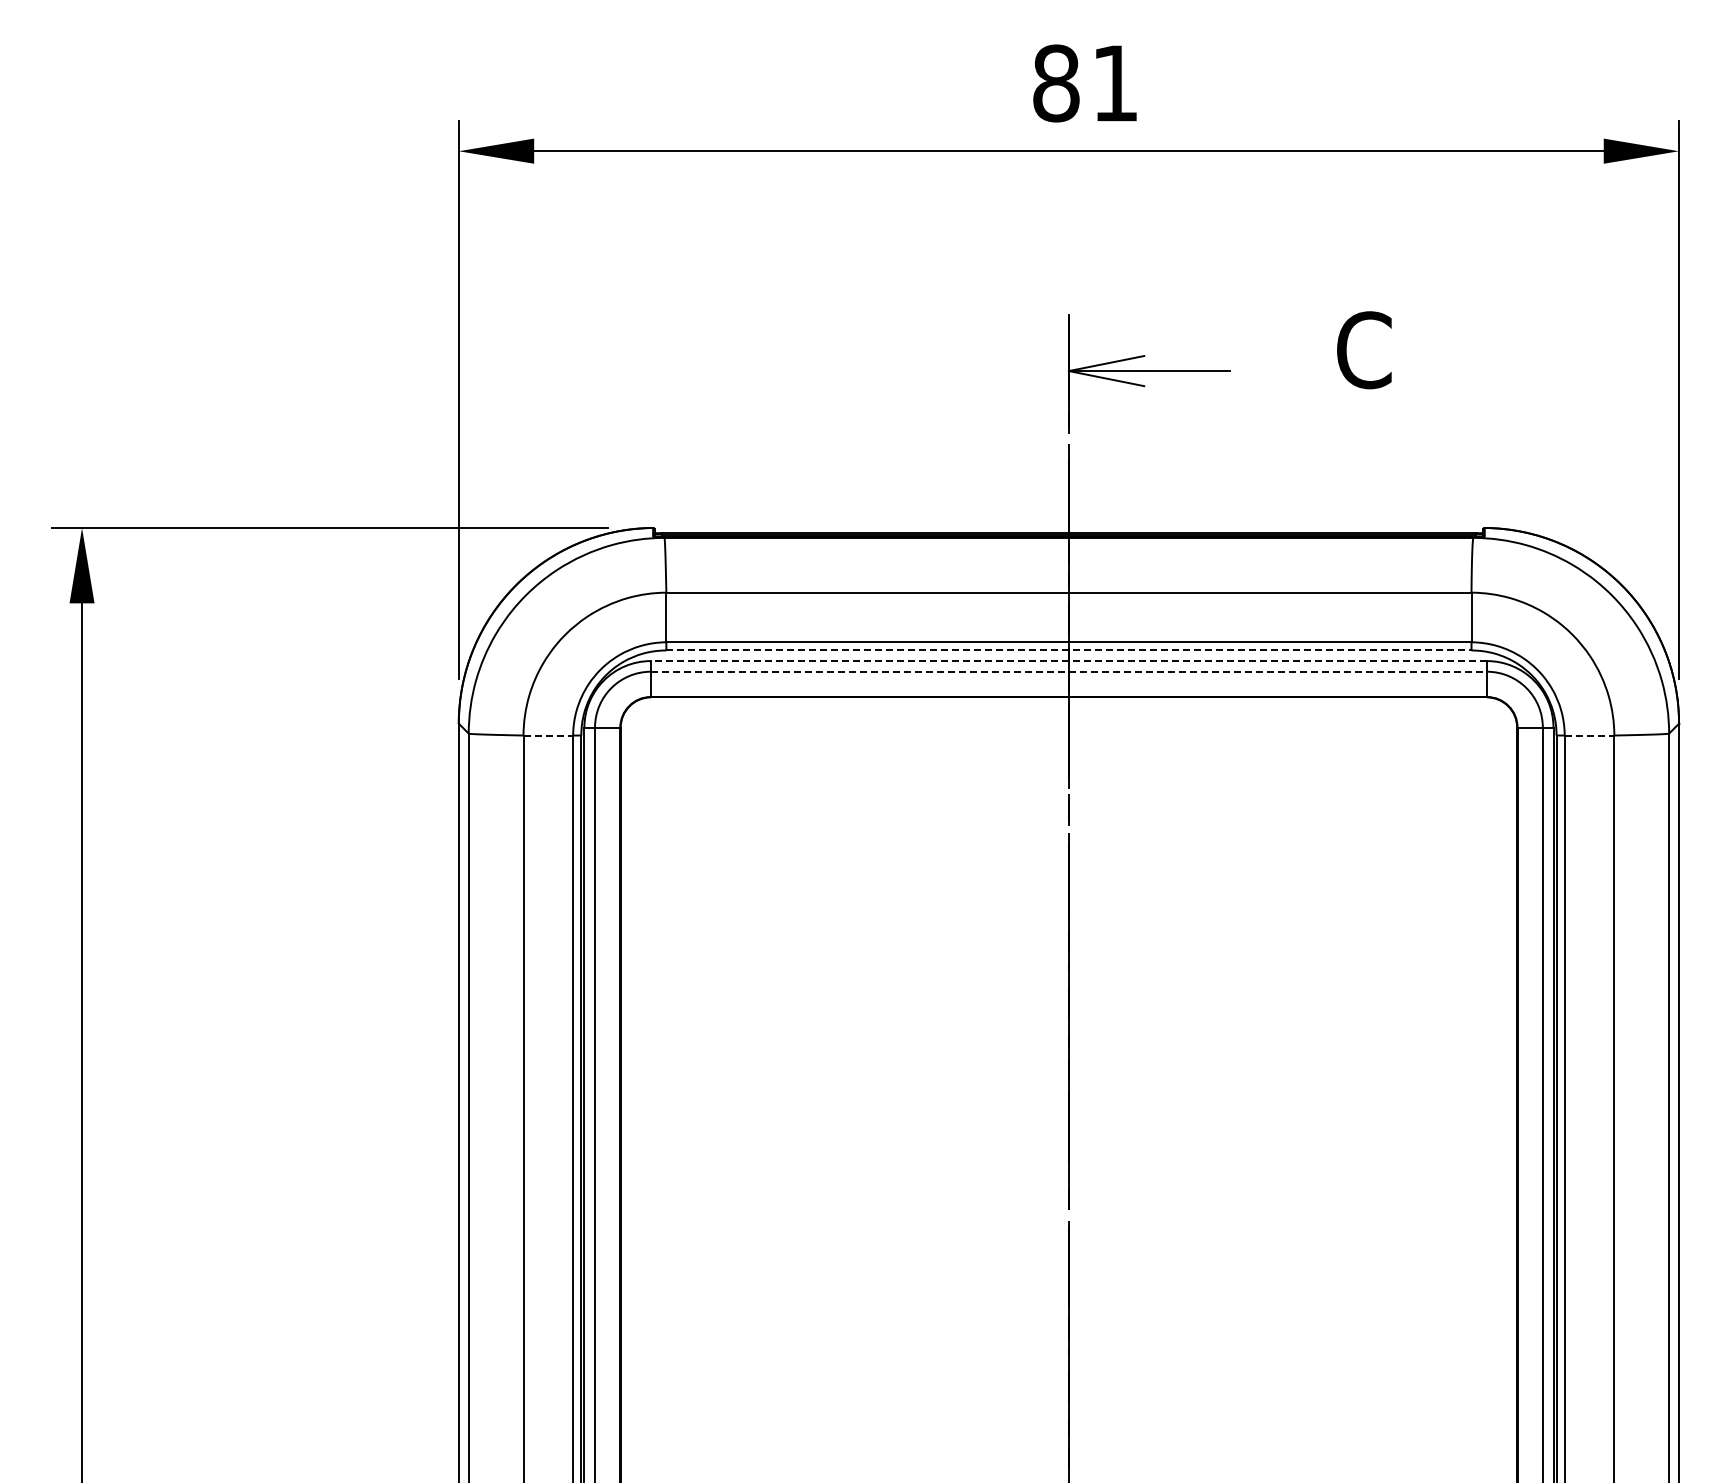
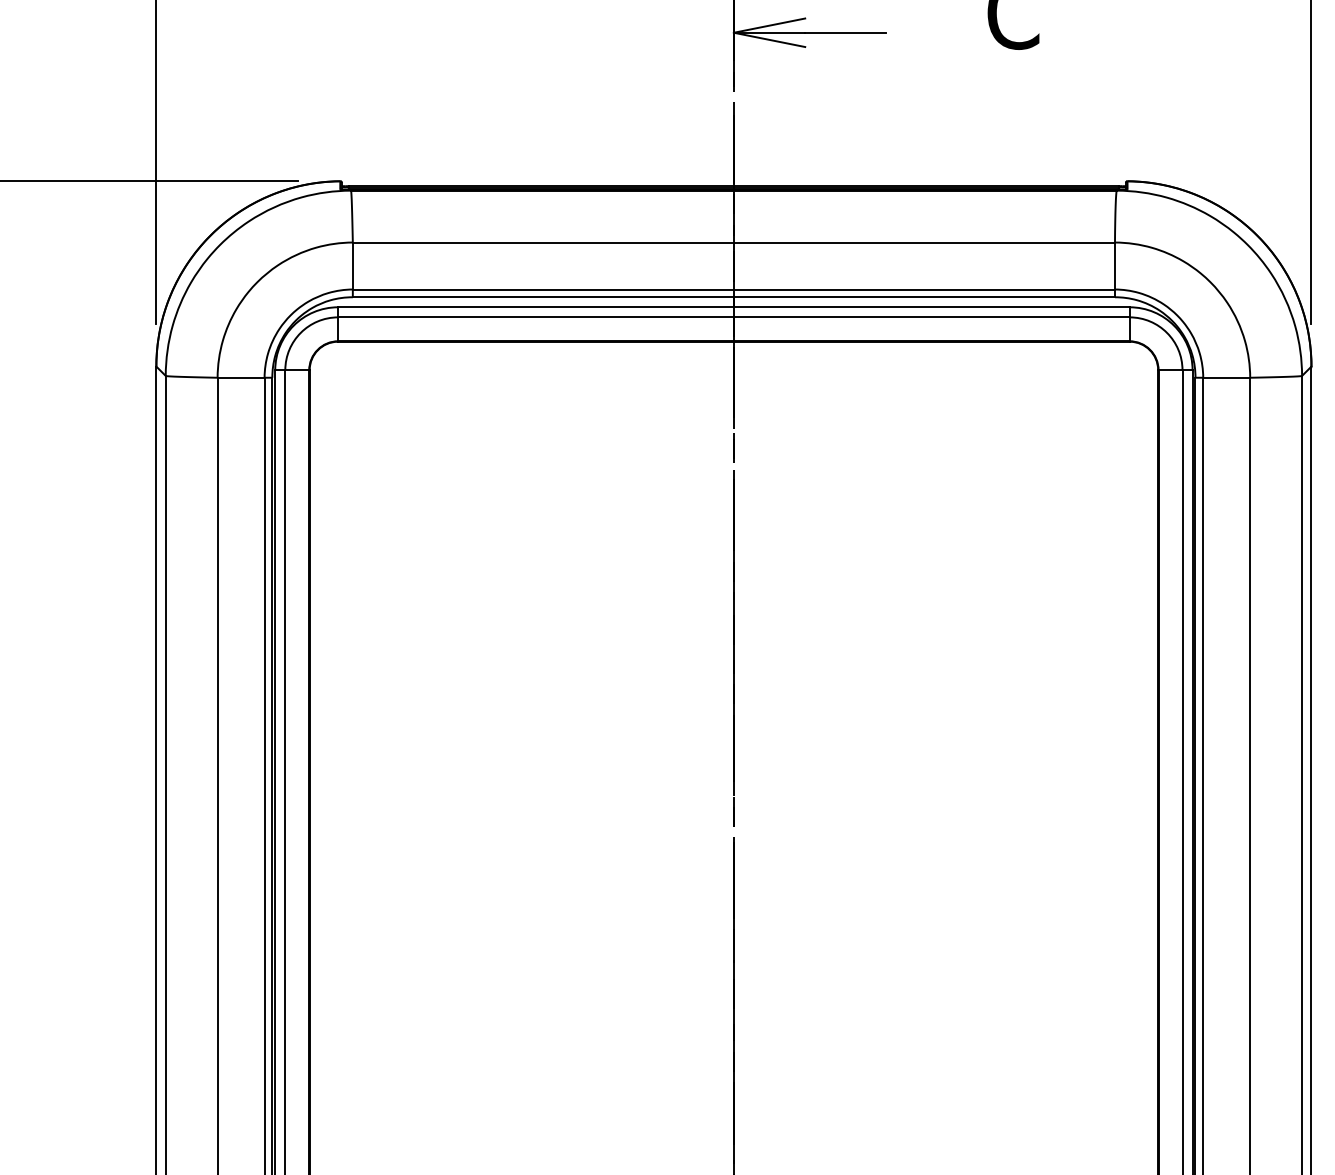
line: (1068, 650) -> (733, 297), dashed -> solid
line: (1068, 661) -> (733, 307), dashed -> solid
line: (1069, 671) -> (734, 317), dashed -> solid
line: (548, 735) -> (241, 377), dashed -> solid
line: (1589, 735) -> (1226, 377), dashed -> solid

